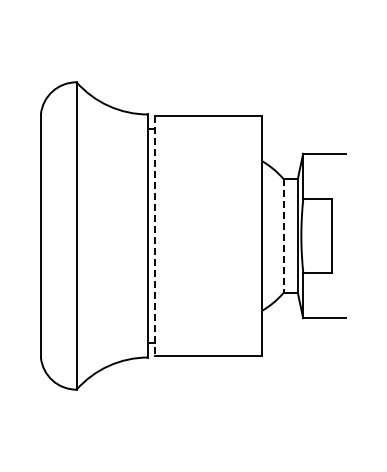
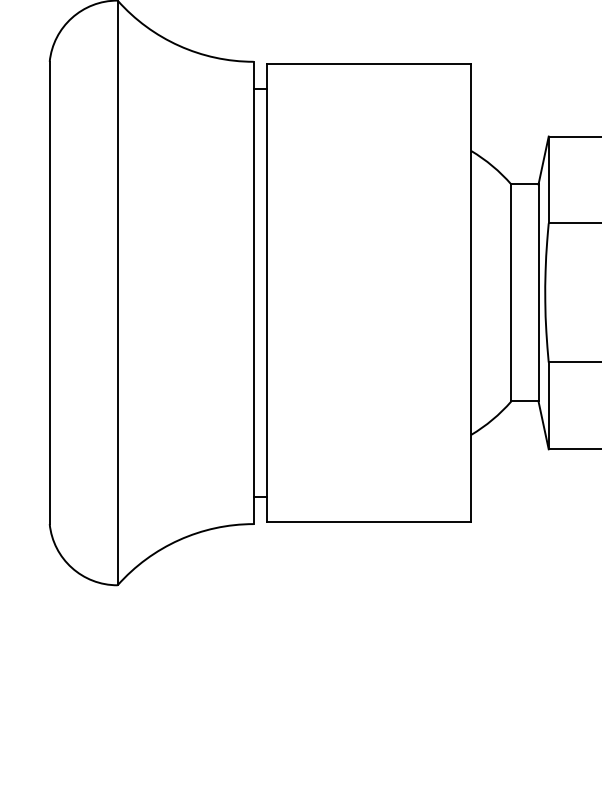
line: (155, 236) -> (267, 293), dashed -> solid
line: (283, 236) -> (511, 293), dashed -> solid

